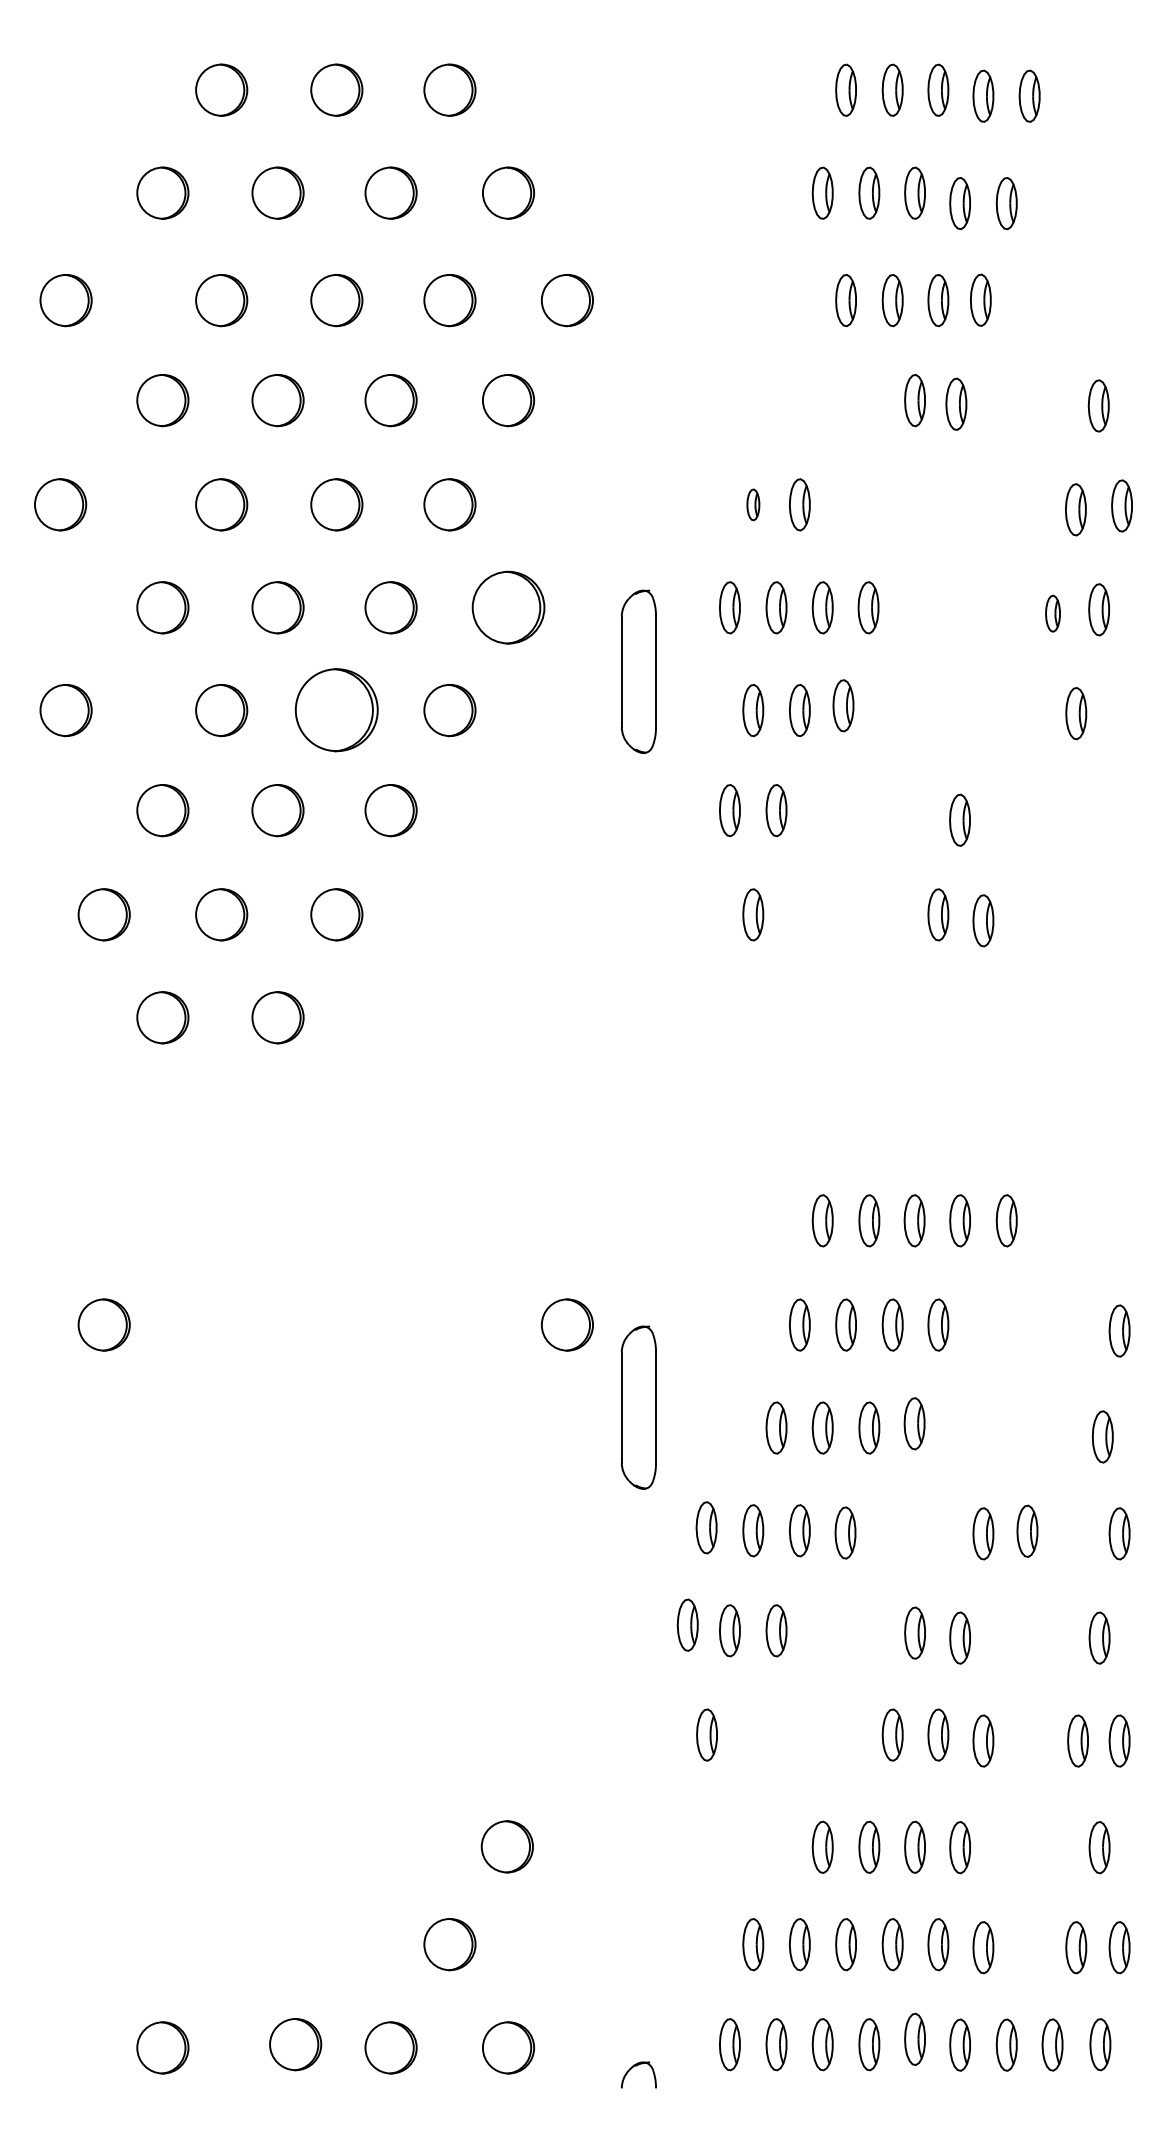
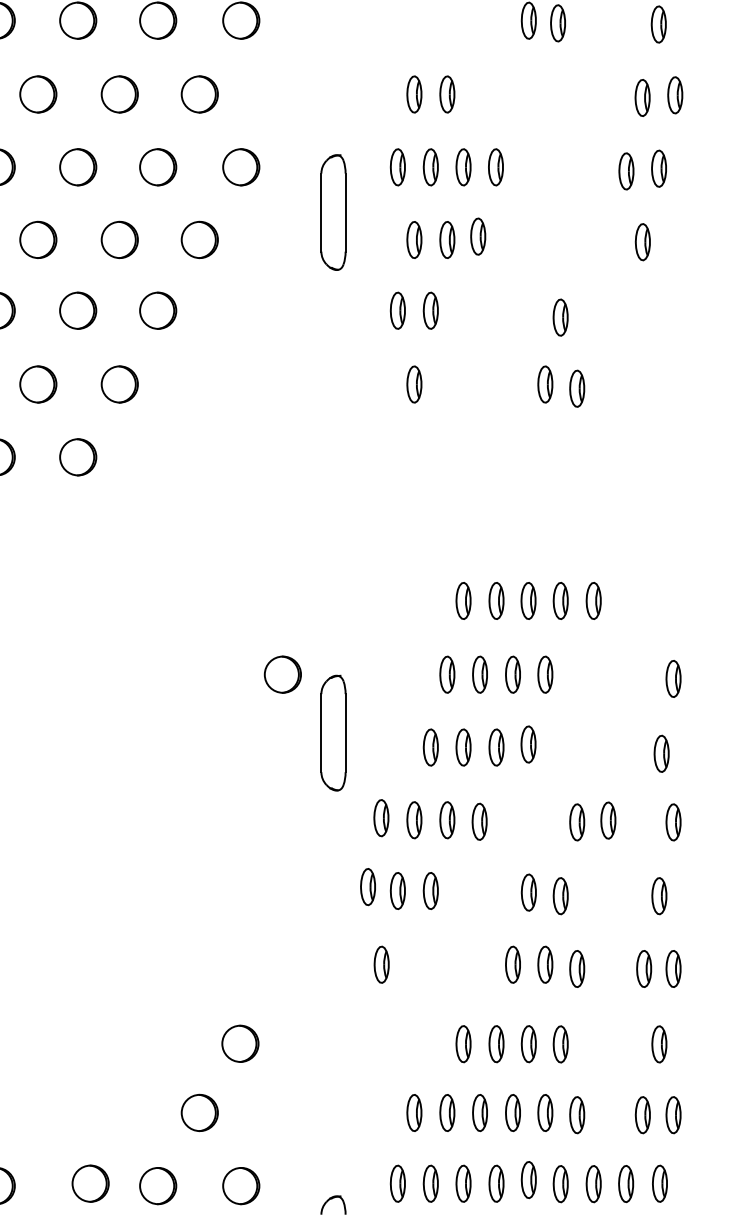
part: (753, 504) -> (414, 94), size x1.67
part: (508, 607) -> (241, 167), size x0.71
part: (1052, 613) -> (626, 171), size x1.43
part: (336, 710) -> (119, 239), size x0.62

